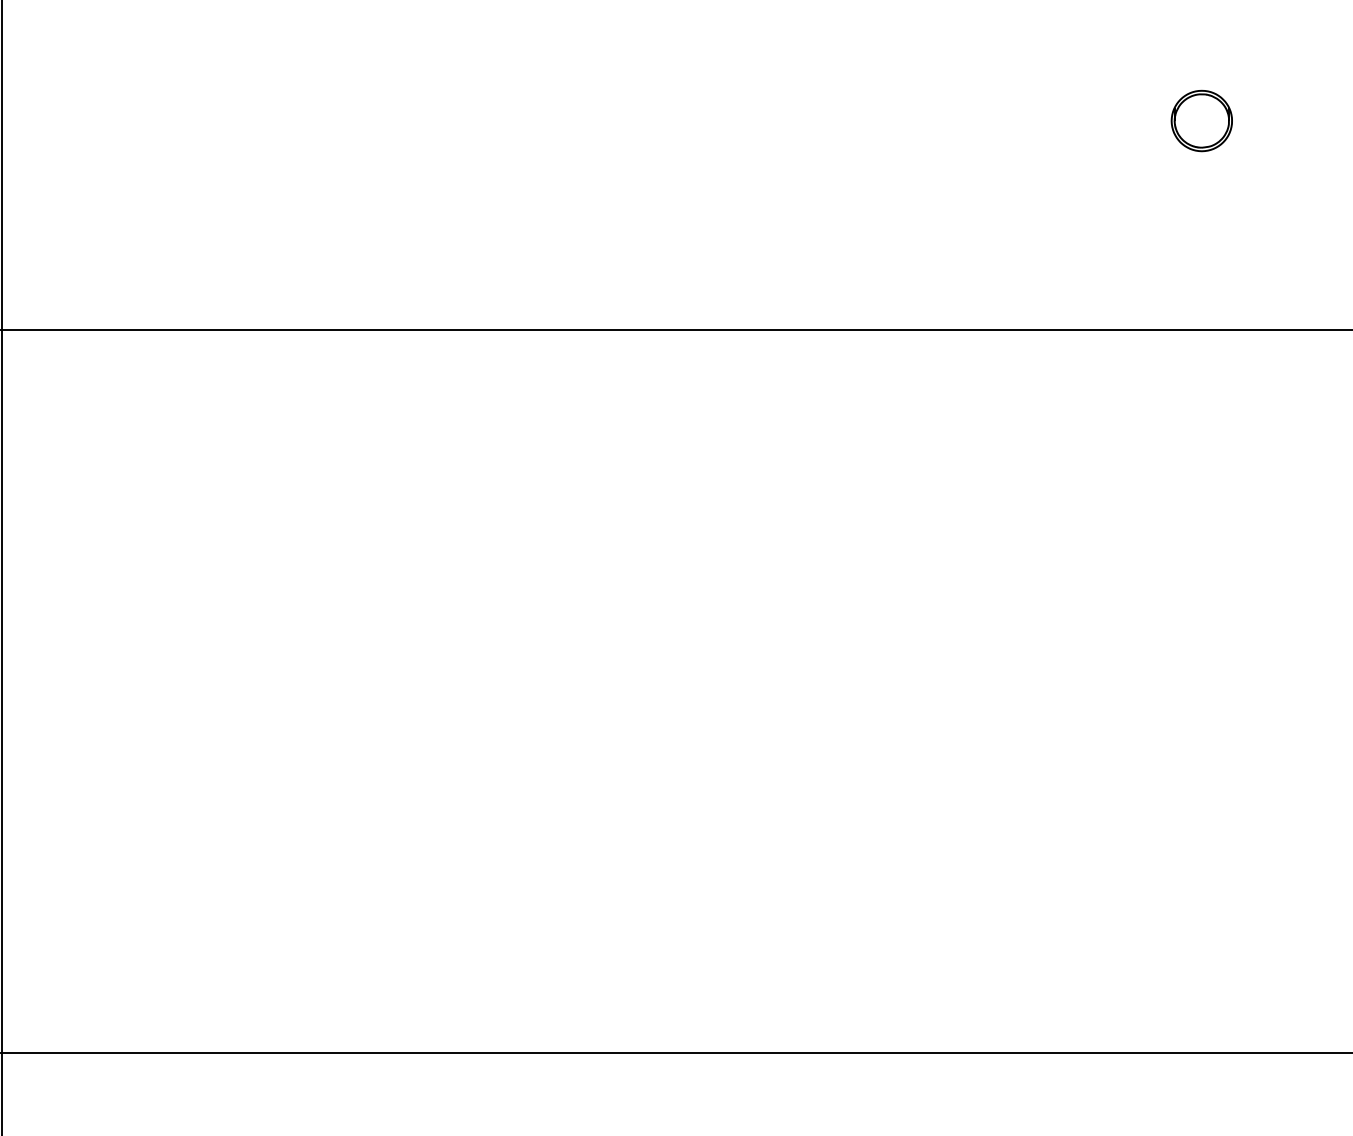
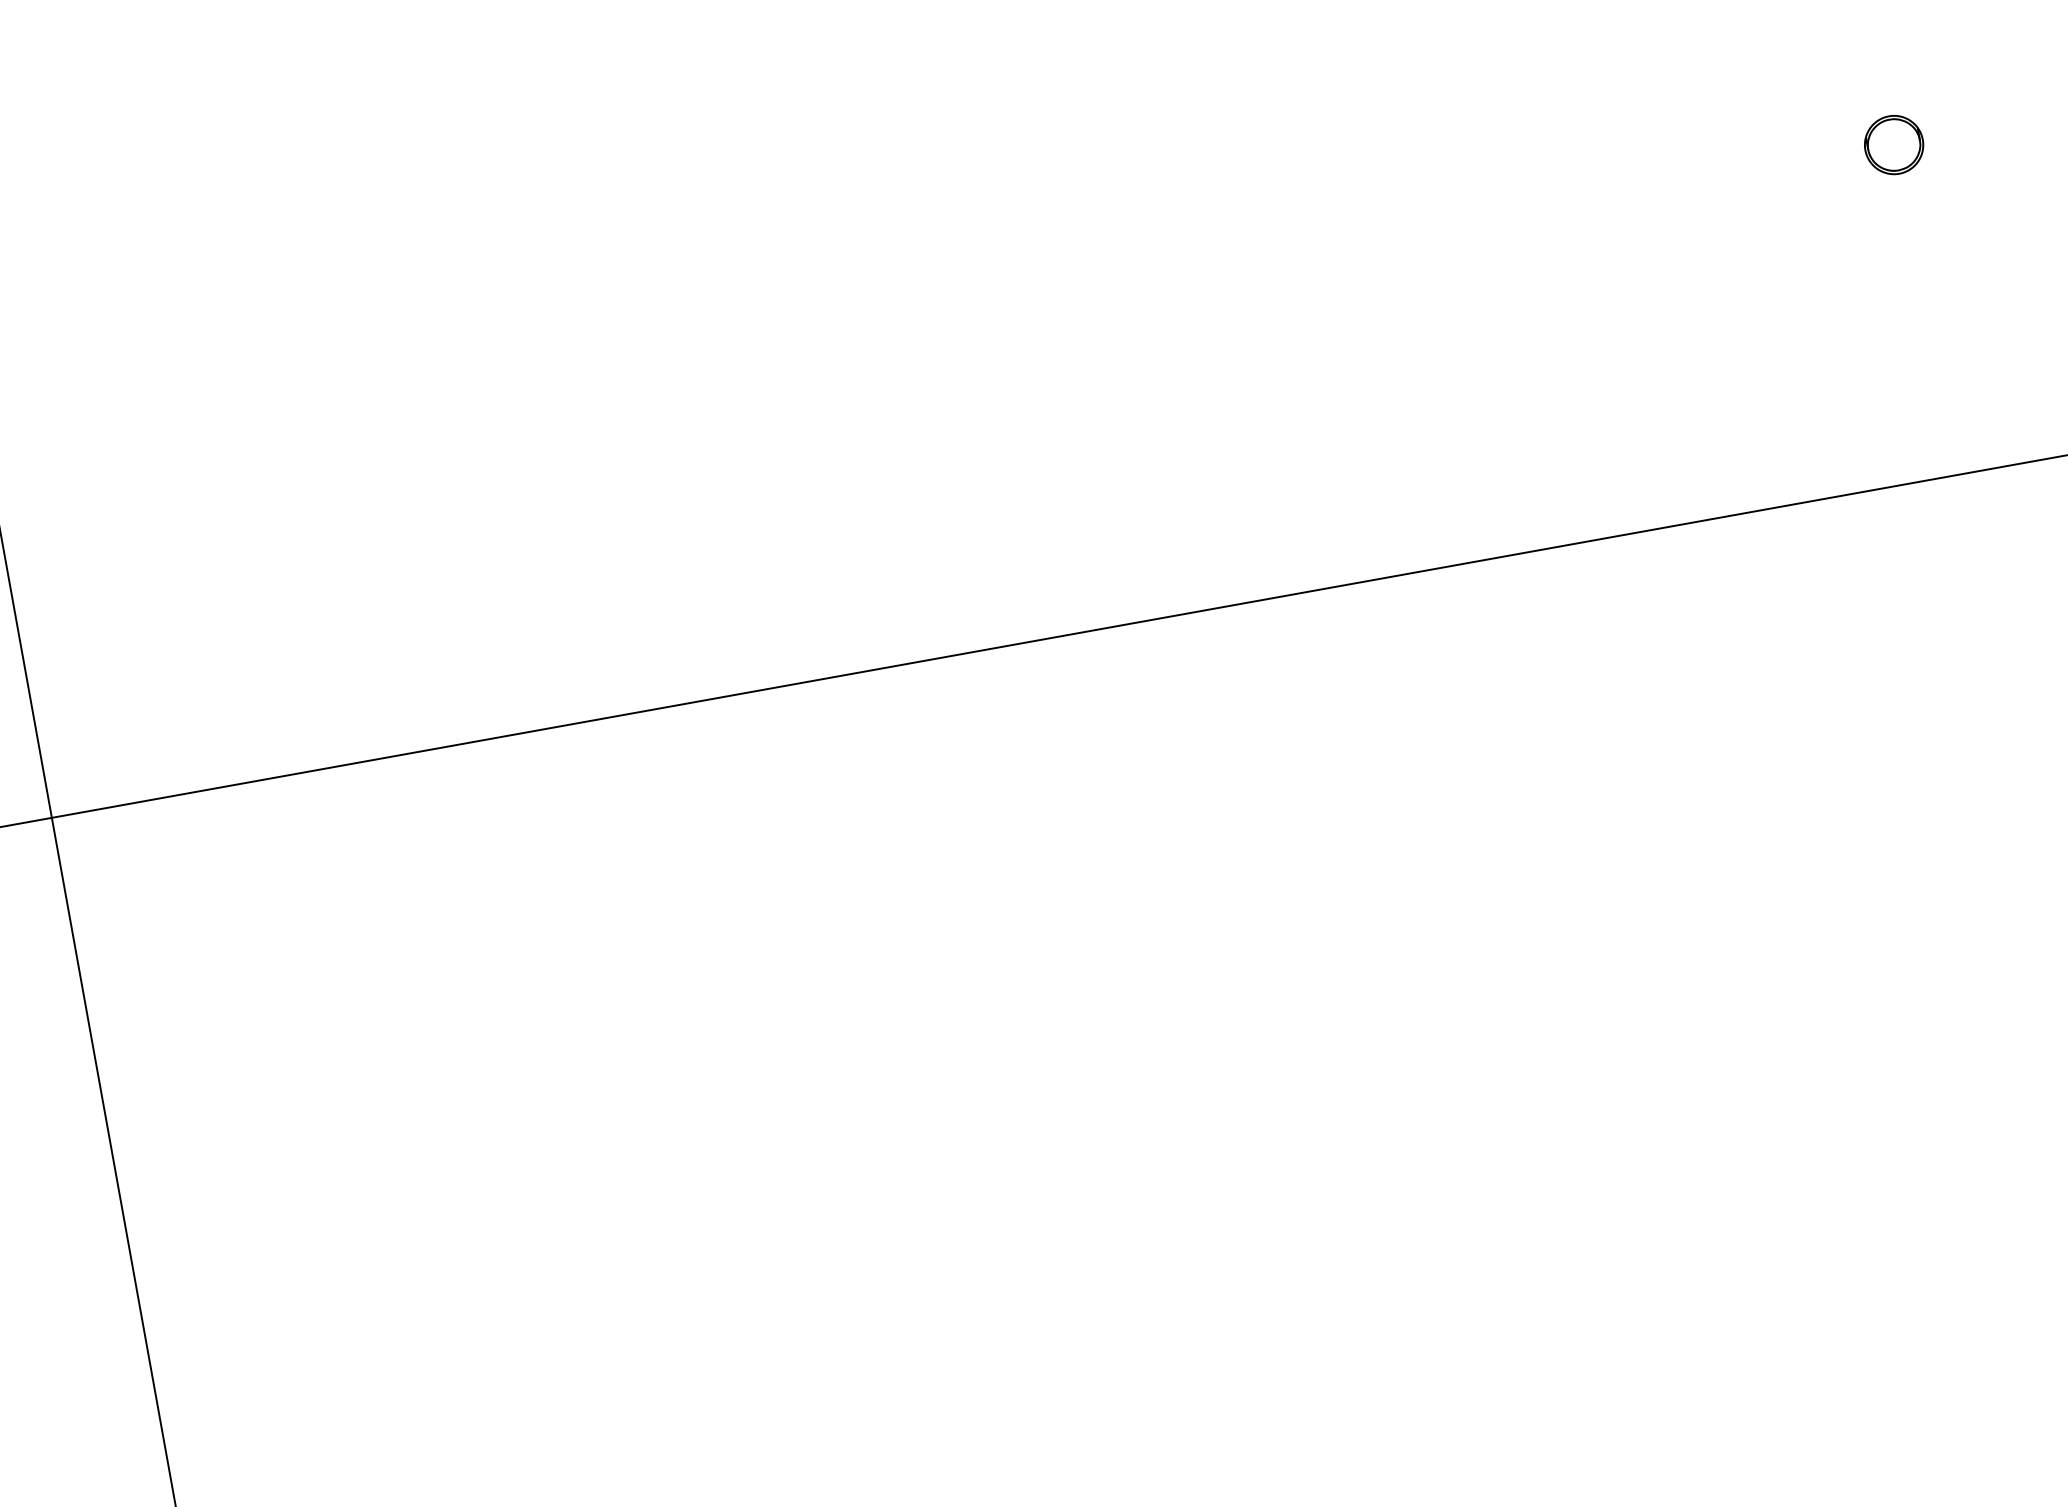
part: (1201, 120) -> (1893, 144), size x0.6

